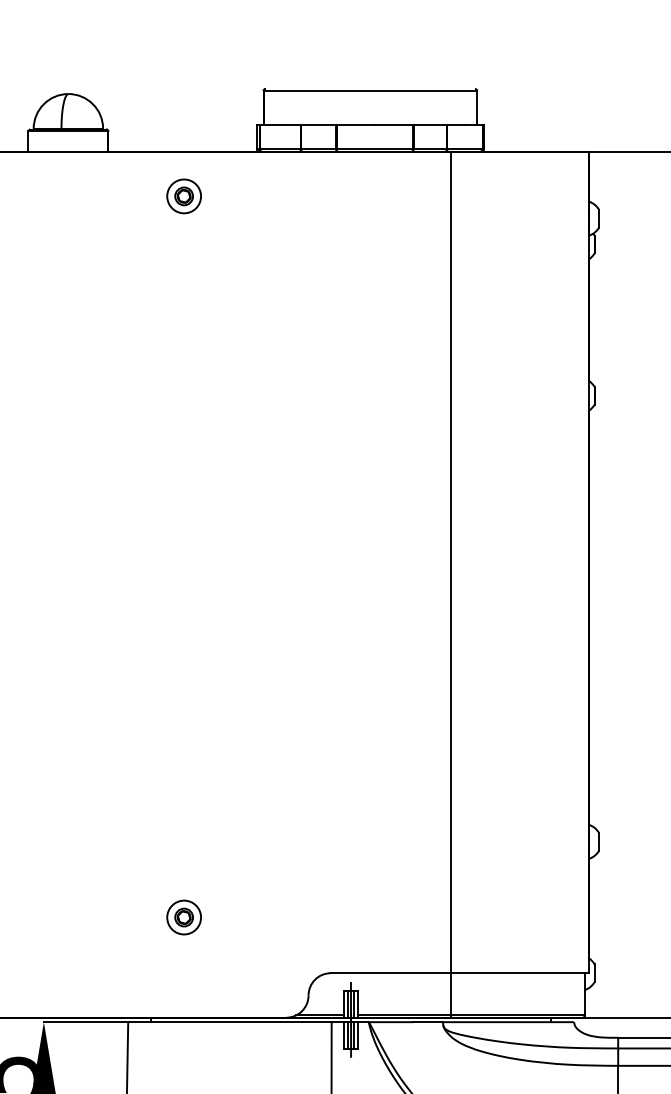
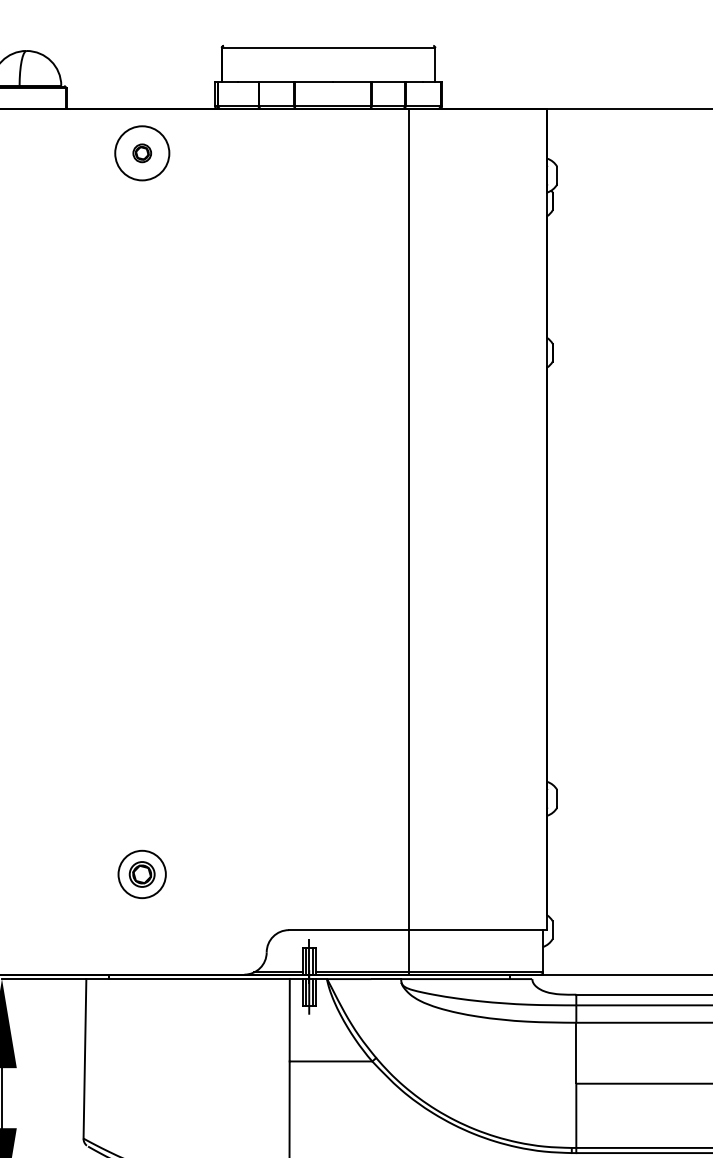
circle: (184, 196) -> (142, 153), size x1.6
part: (184, 917) -> (142, 874), size x1.4

